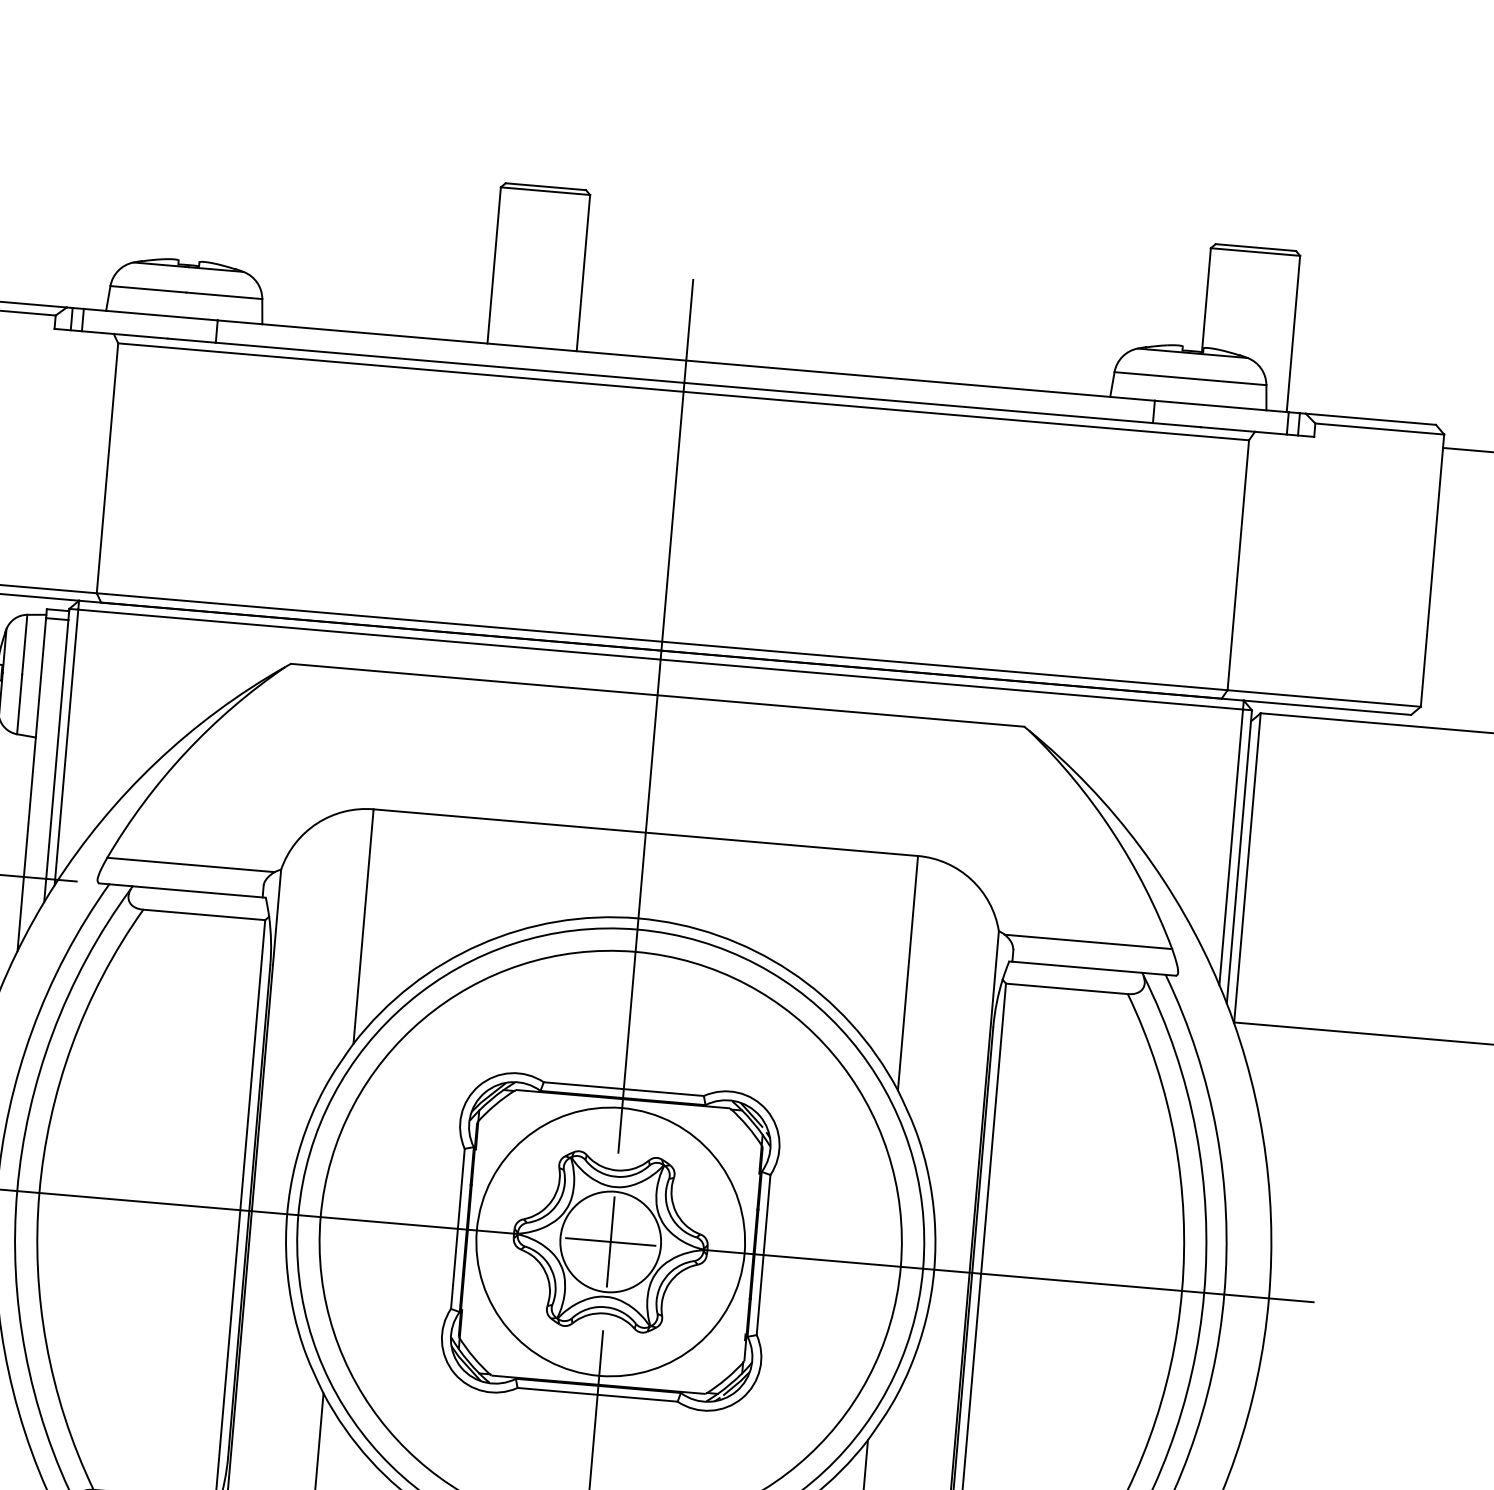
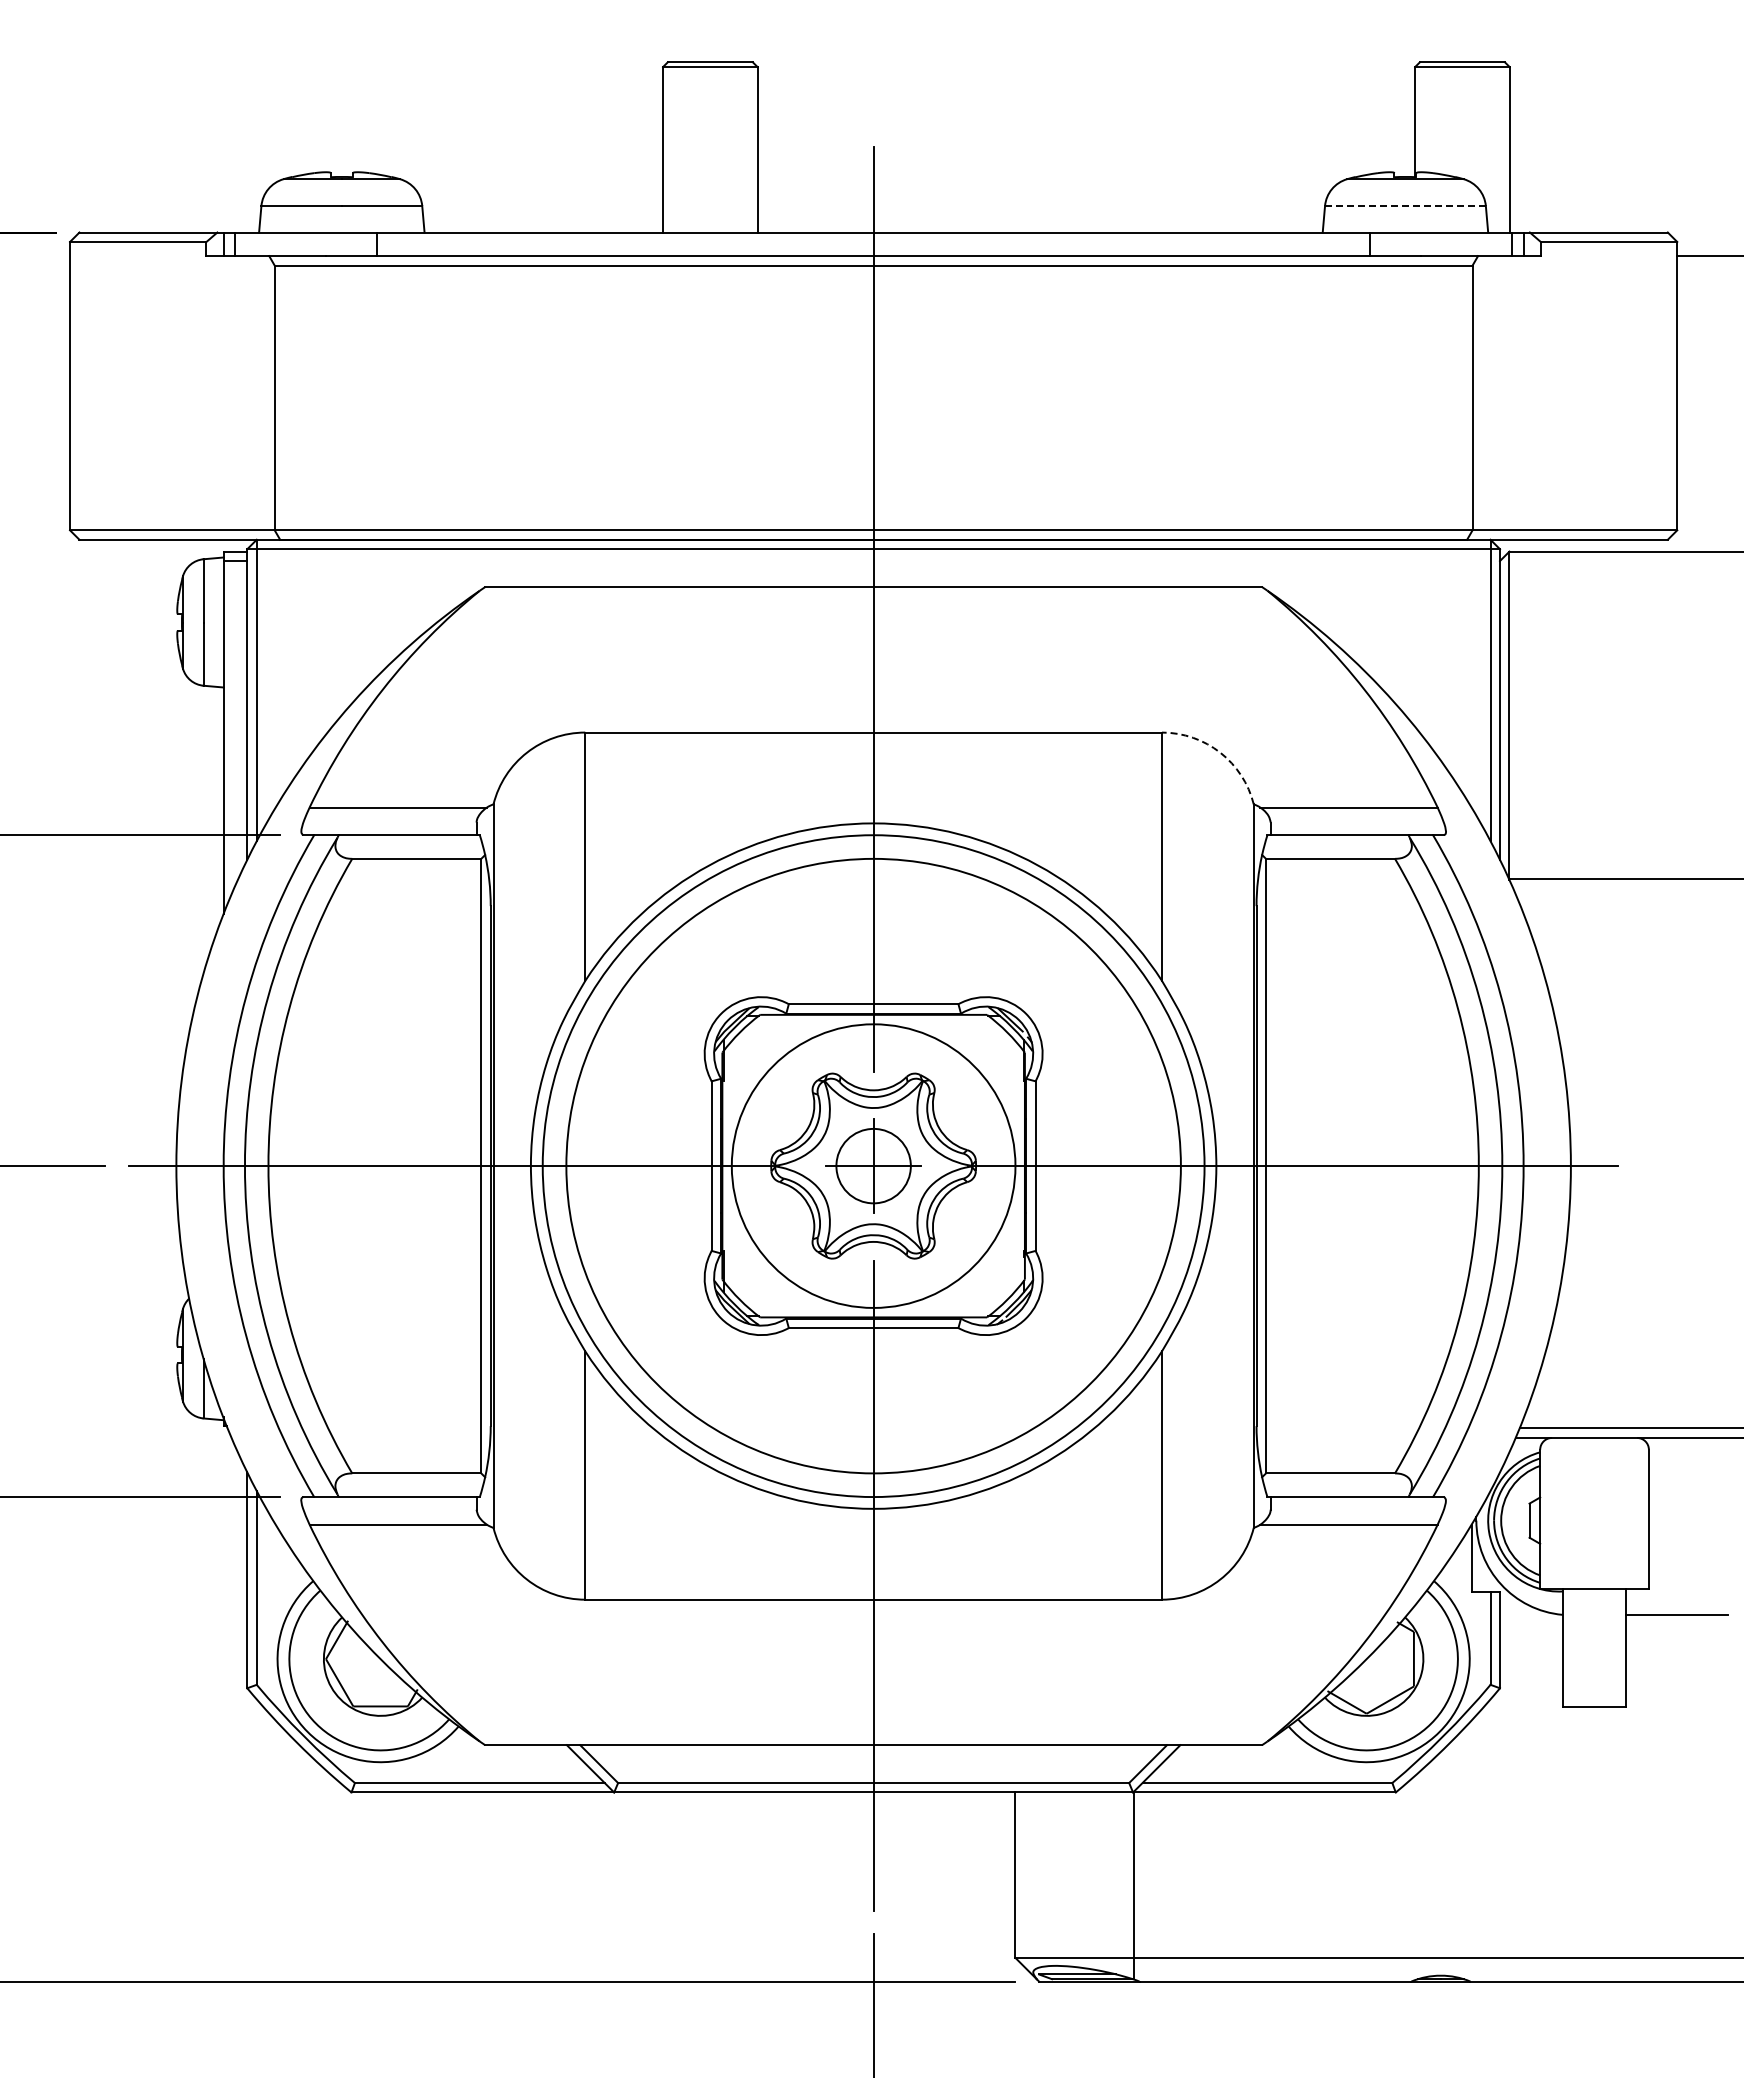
line: (1189, 379) -> (1404, 206), solid -> dashed
arc: (971, 879) -> (1220, 752), solid -> dashed
circle: (610, 1241) -> (873, 1165), size x0.7

